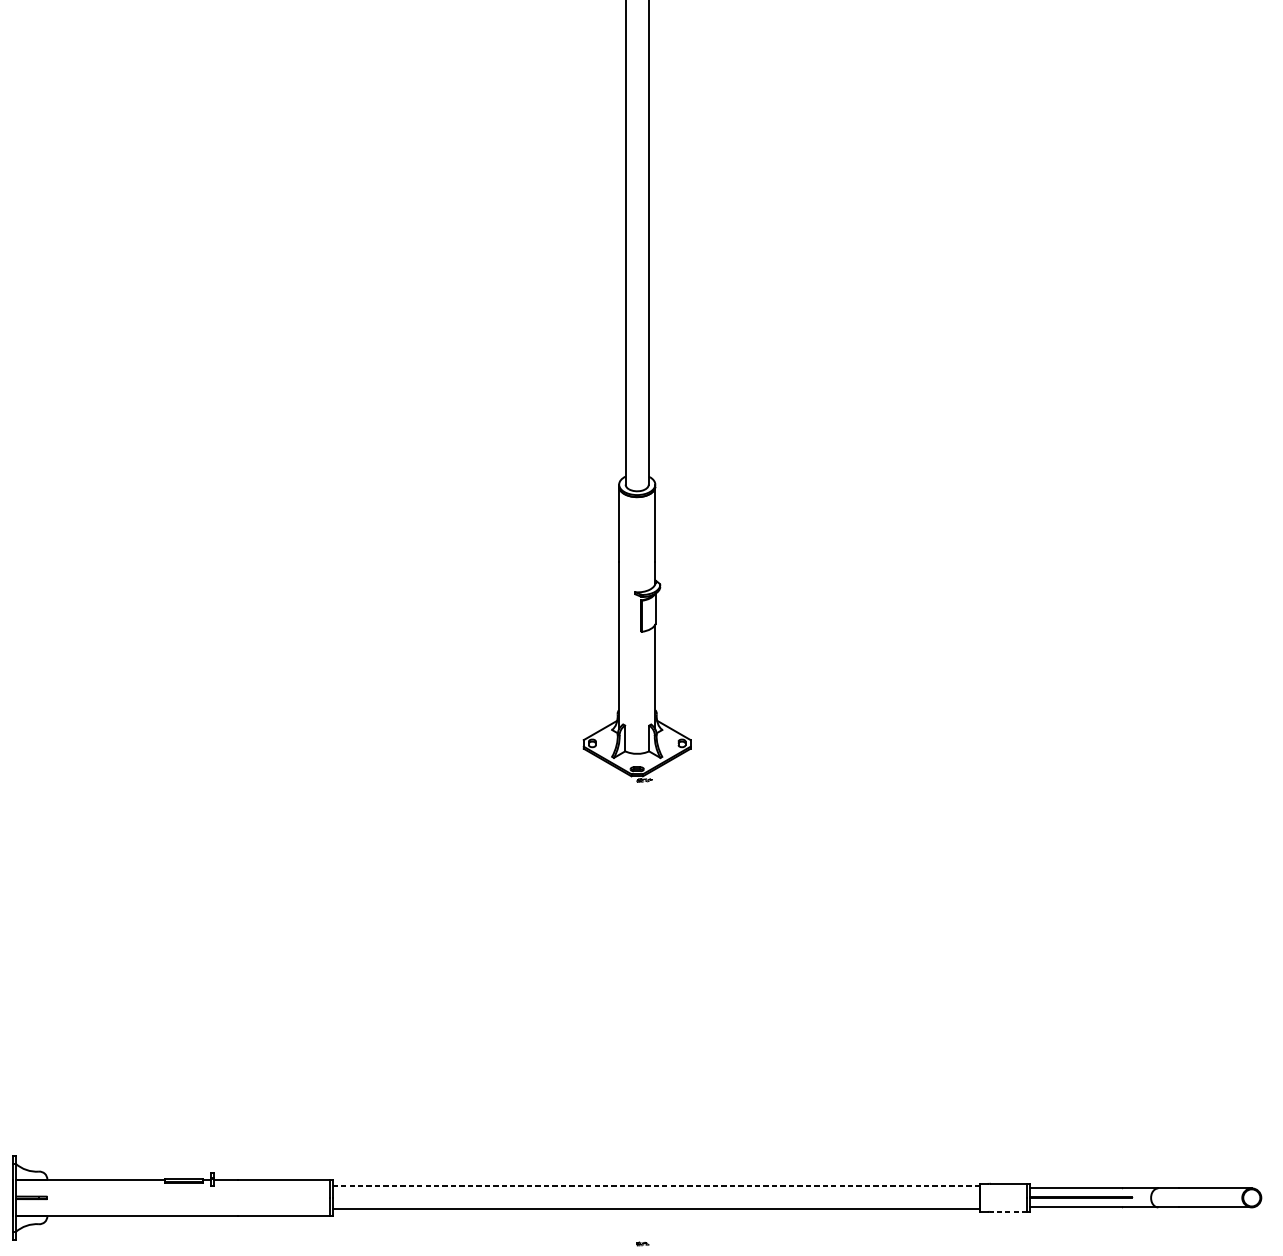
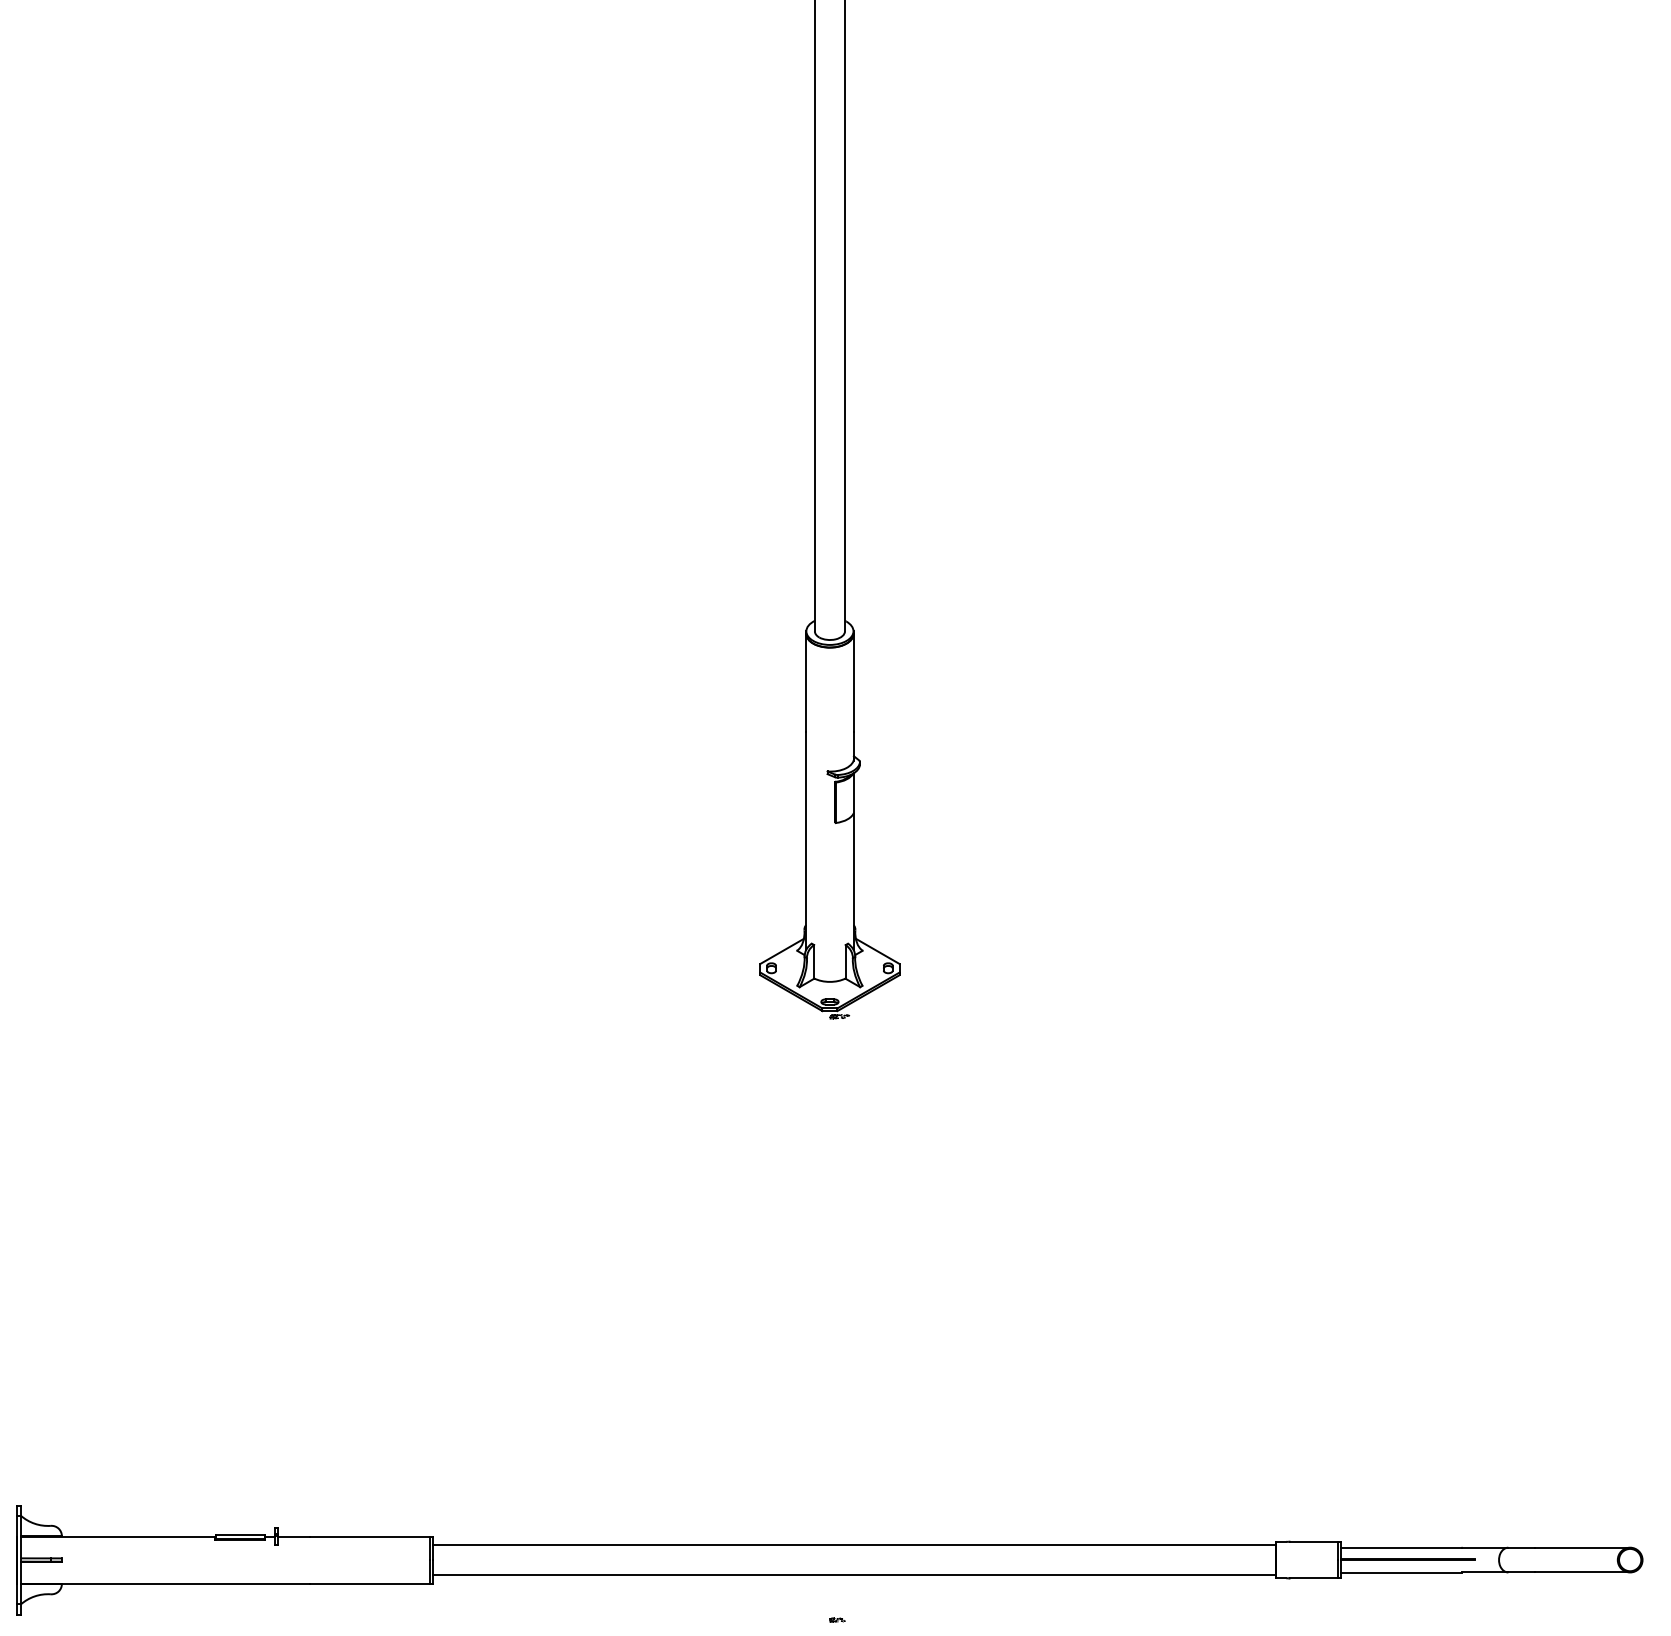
line: (656, 1186) -> (855, 1545), dashed -> solid
line: (1009, 1212) -> (1314, 1578), dashed -> solid

